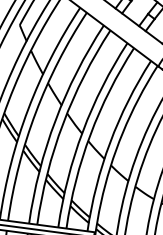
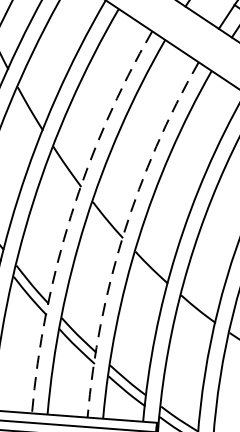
arc: (55, 120) -> (70, 215), solid -> dashed
arc: (82, 131) -> (123, 233), solid -> dashed

